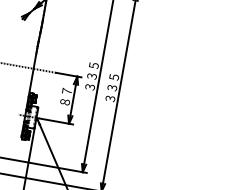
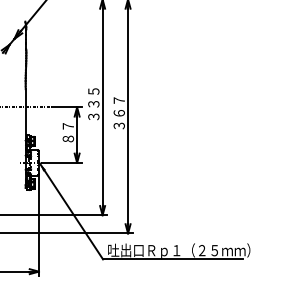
text: (112, 82) -> (118, 106), ３３５ -> ３６７

